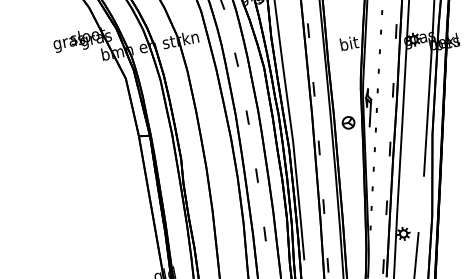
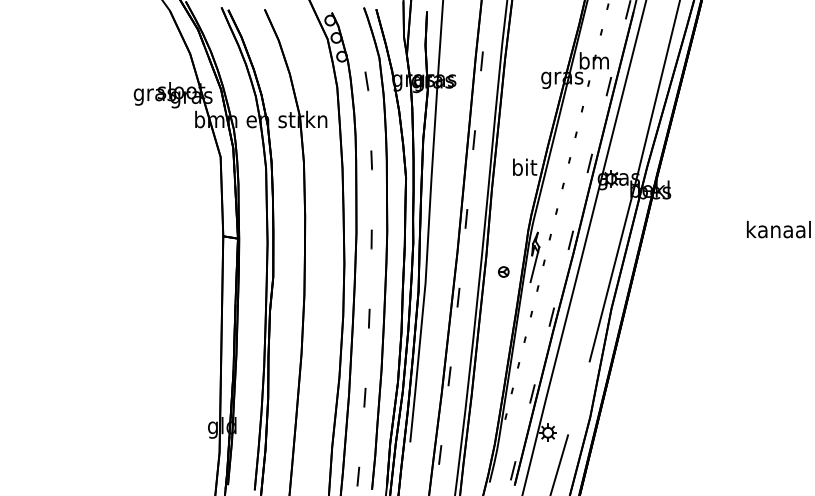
part: (348, 122) -> (503, 271), size x0.62

